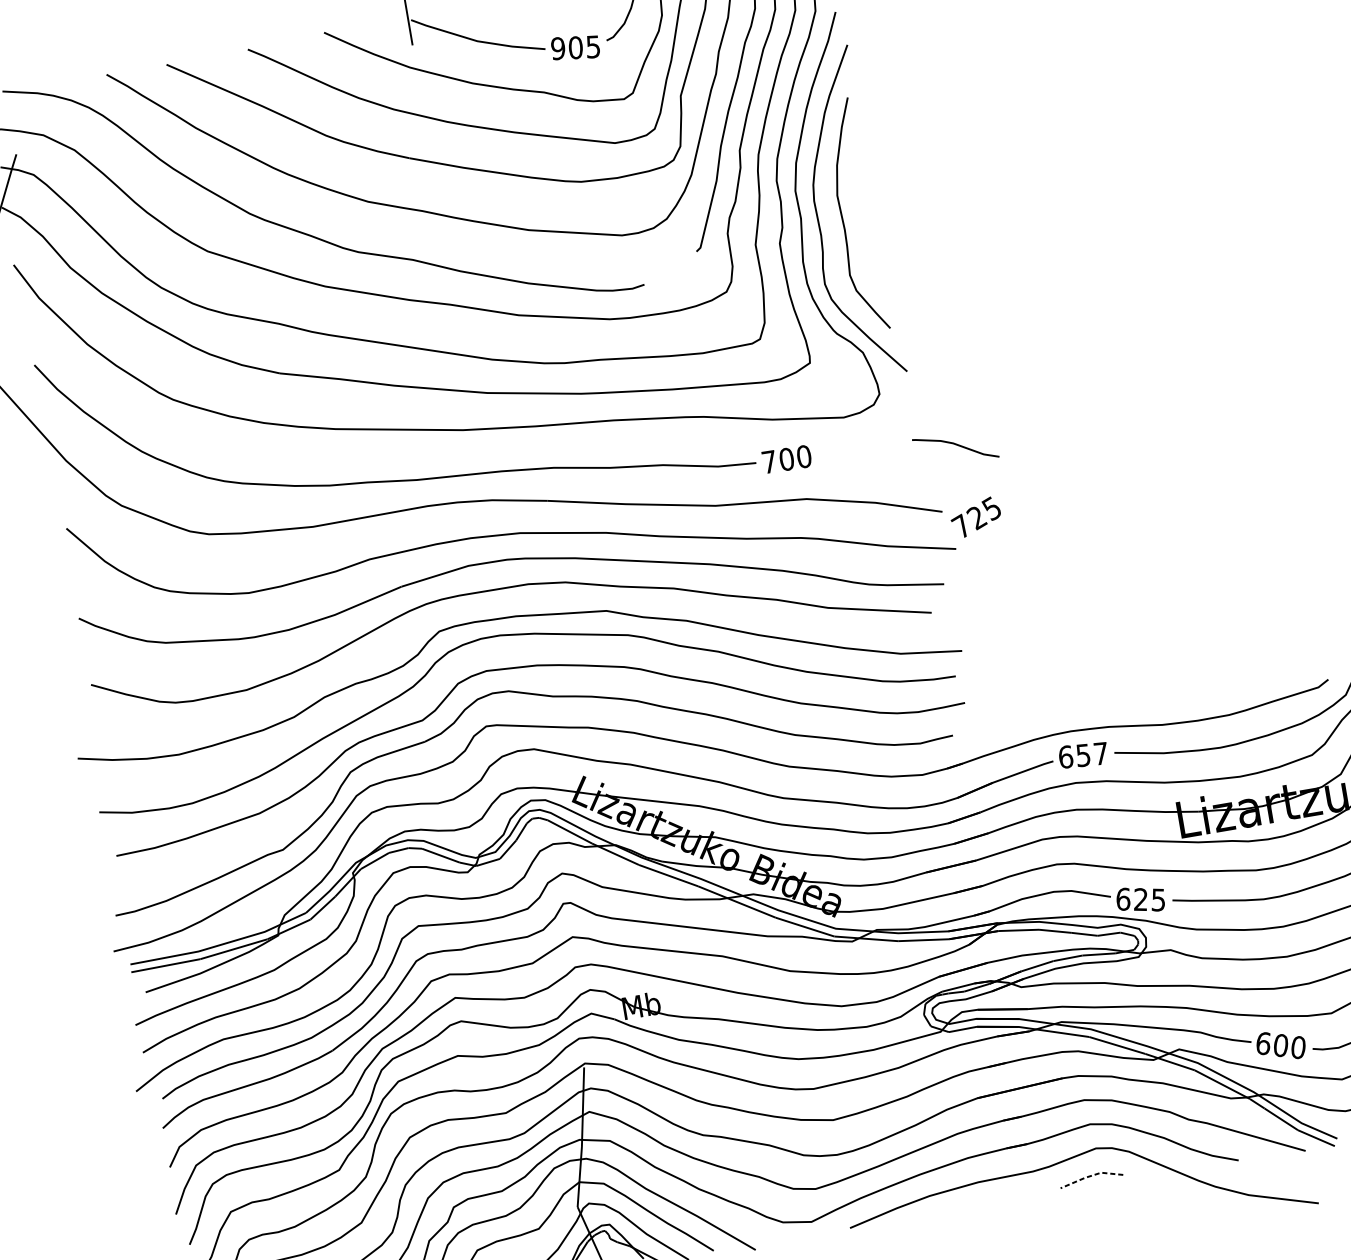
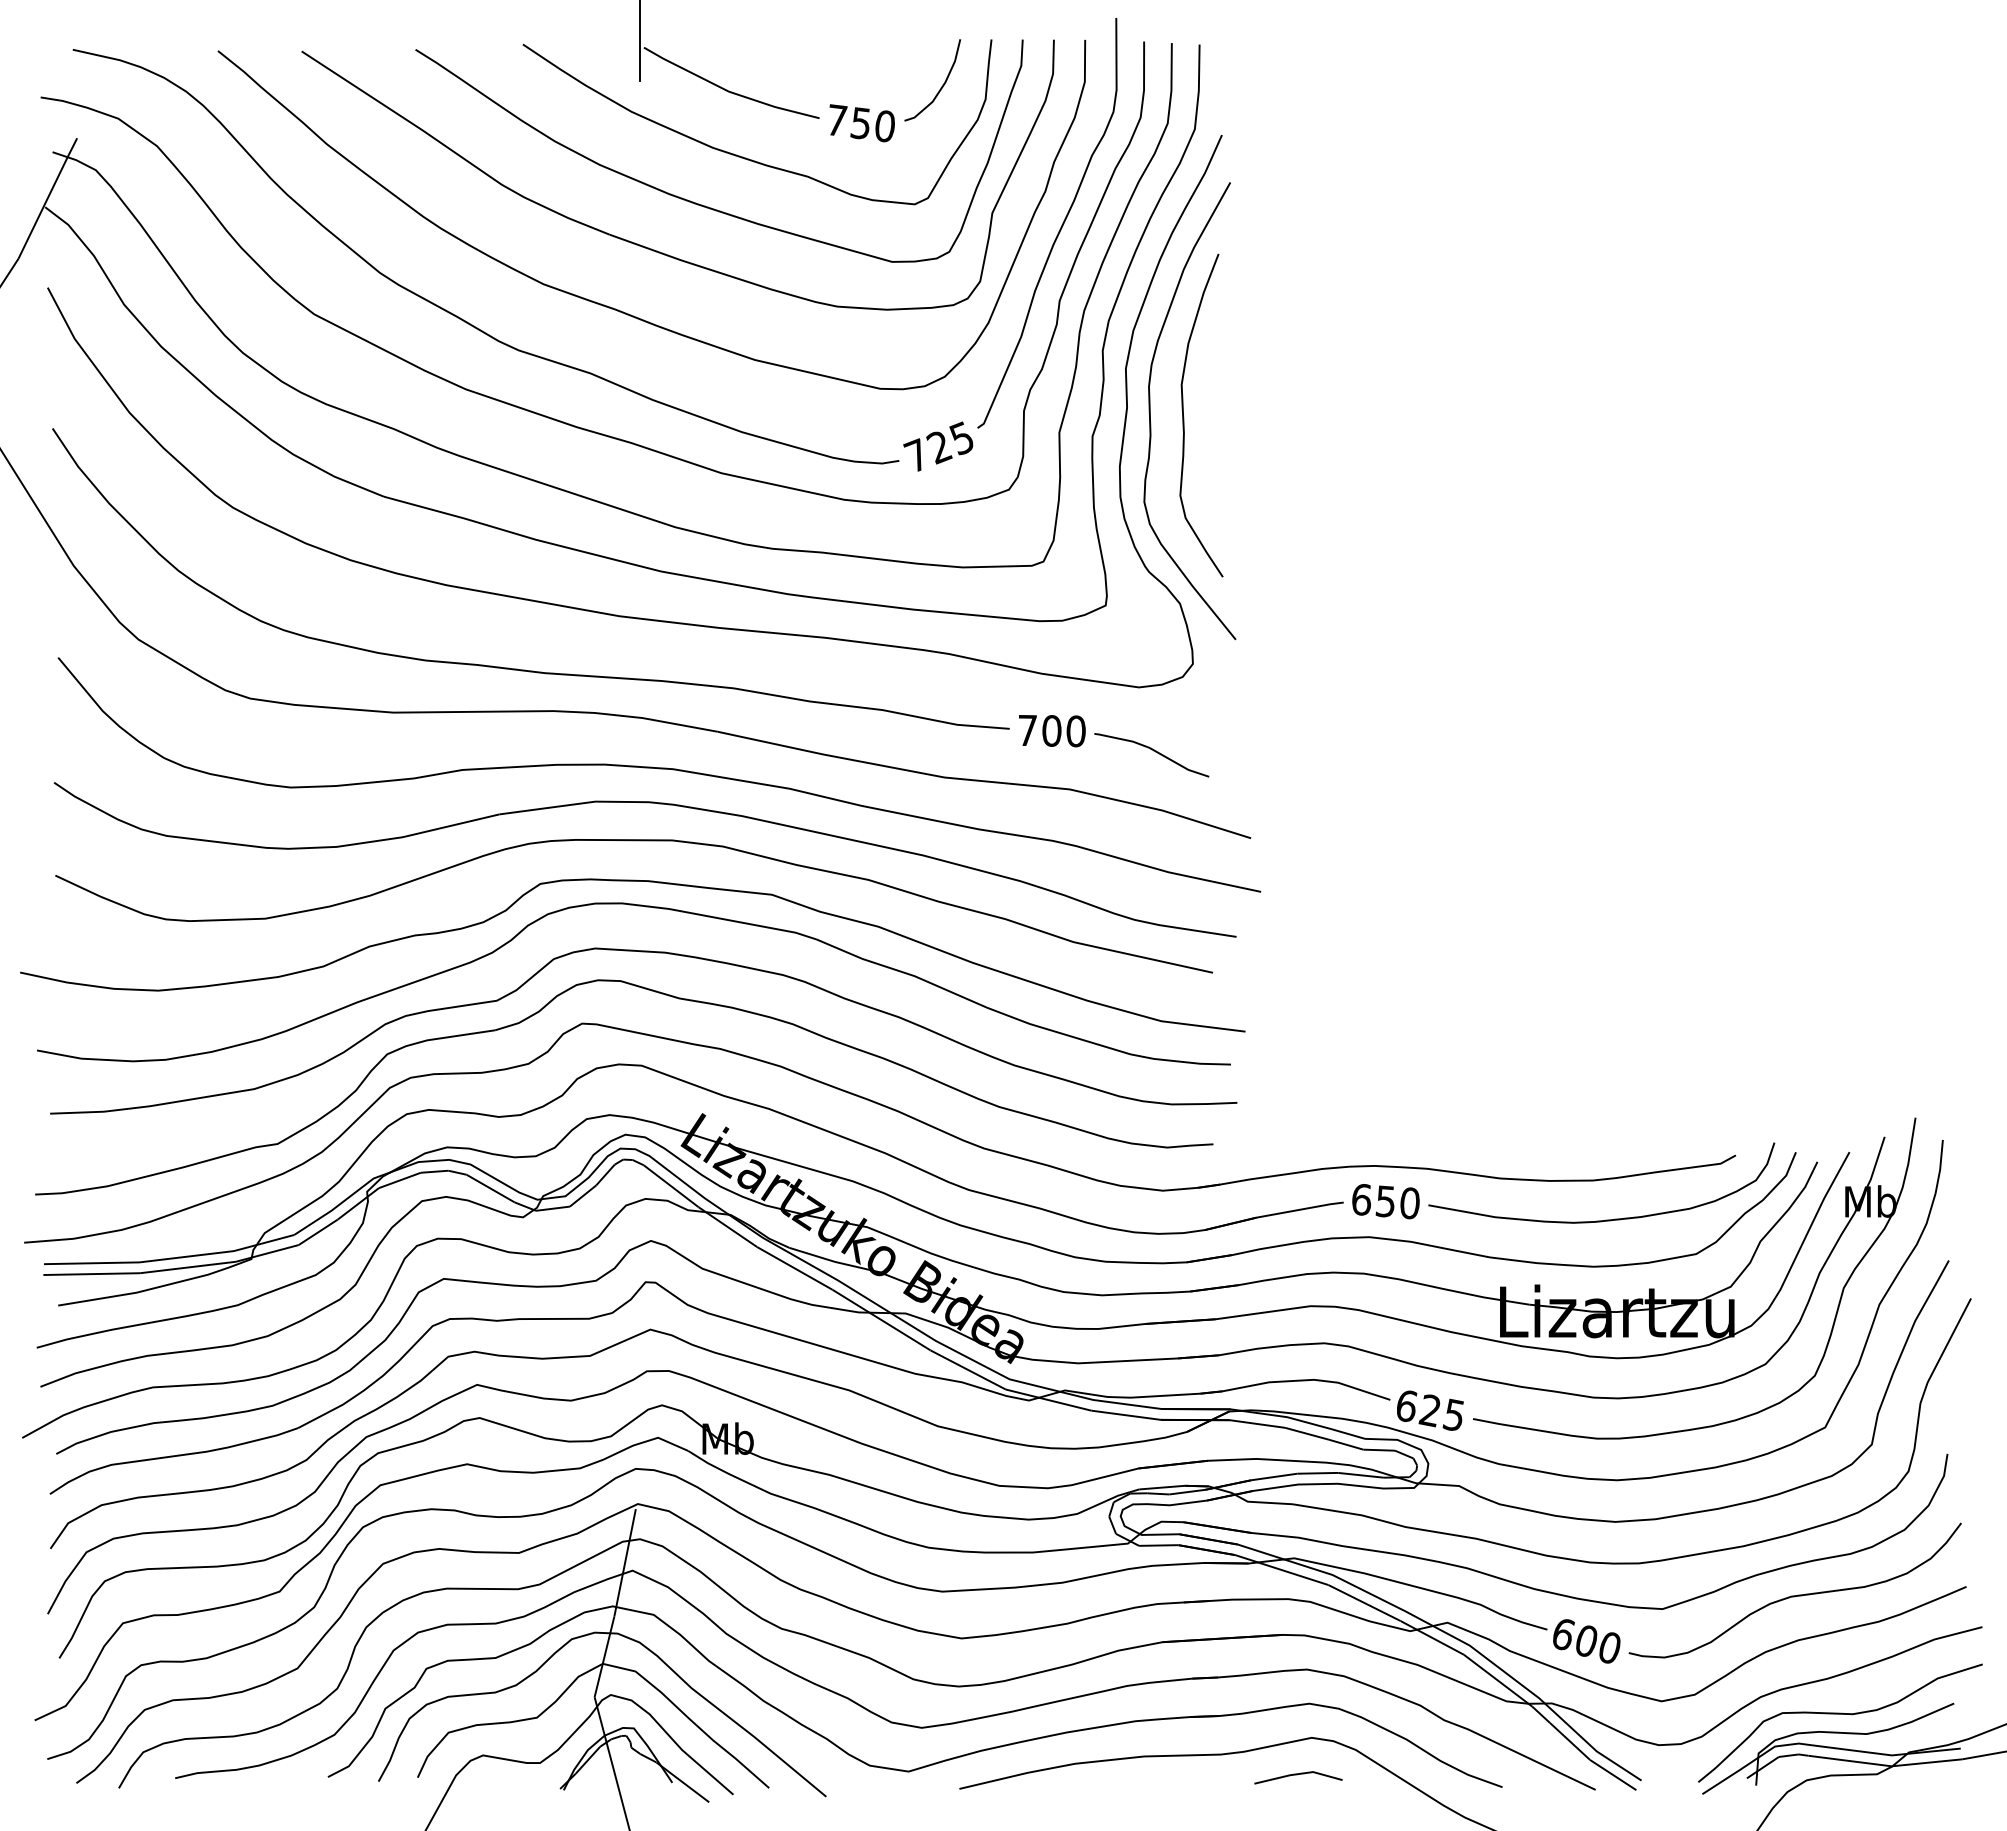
text: (575, 47) -> (860, 123), 905 -> 750
curve: (956, 445) -> (1153, 751), moved
text: (976, 517) -> (938, 446), moved
text: (1100, 753) -> (1409, 1203), 657 -> 650
line: (1091, 1176) -> (1298, 1774), dashed -> solid

